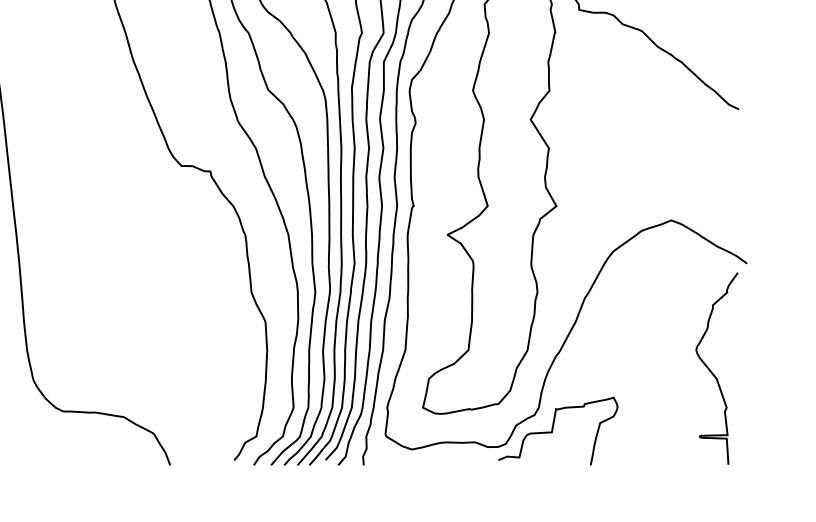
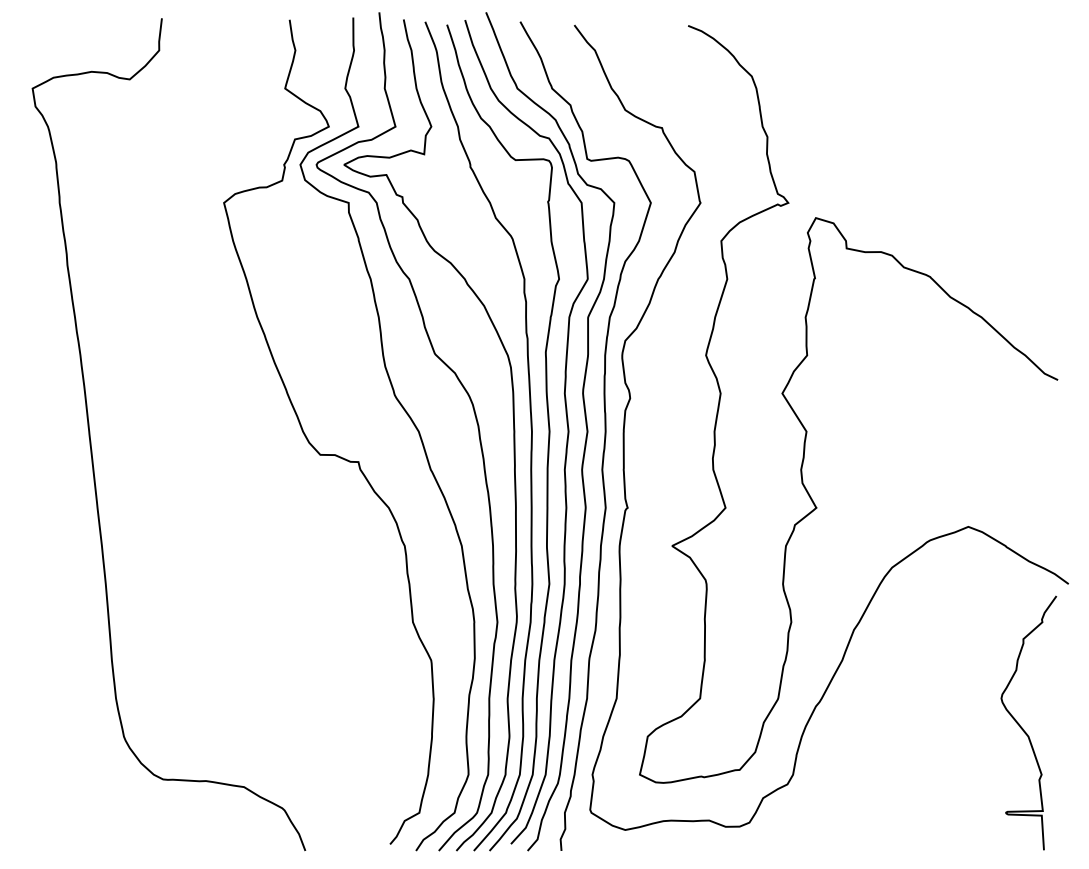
curve: (553, 428) -> (812, 802), removed

